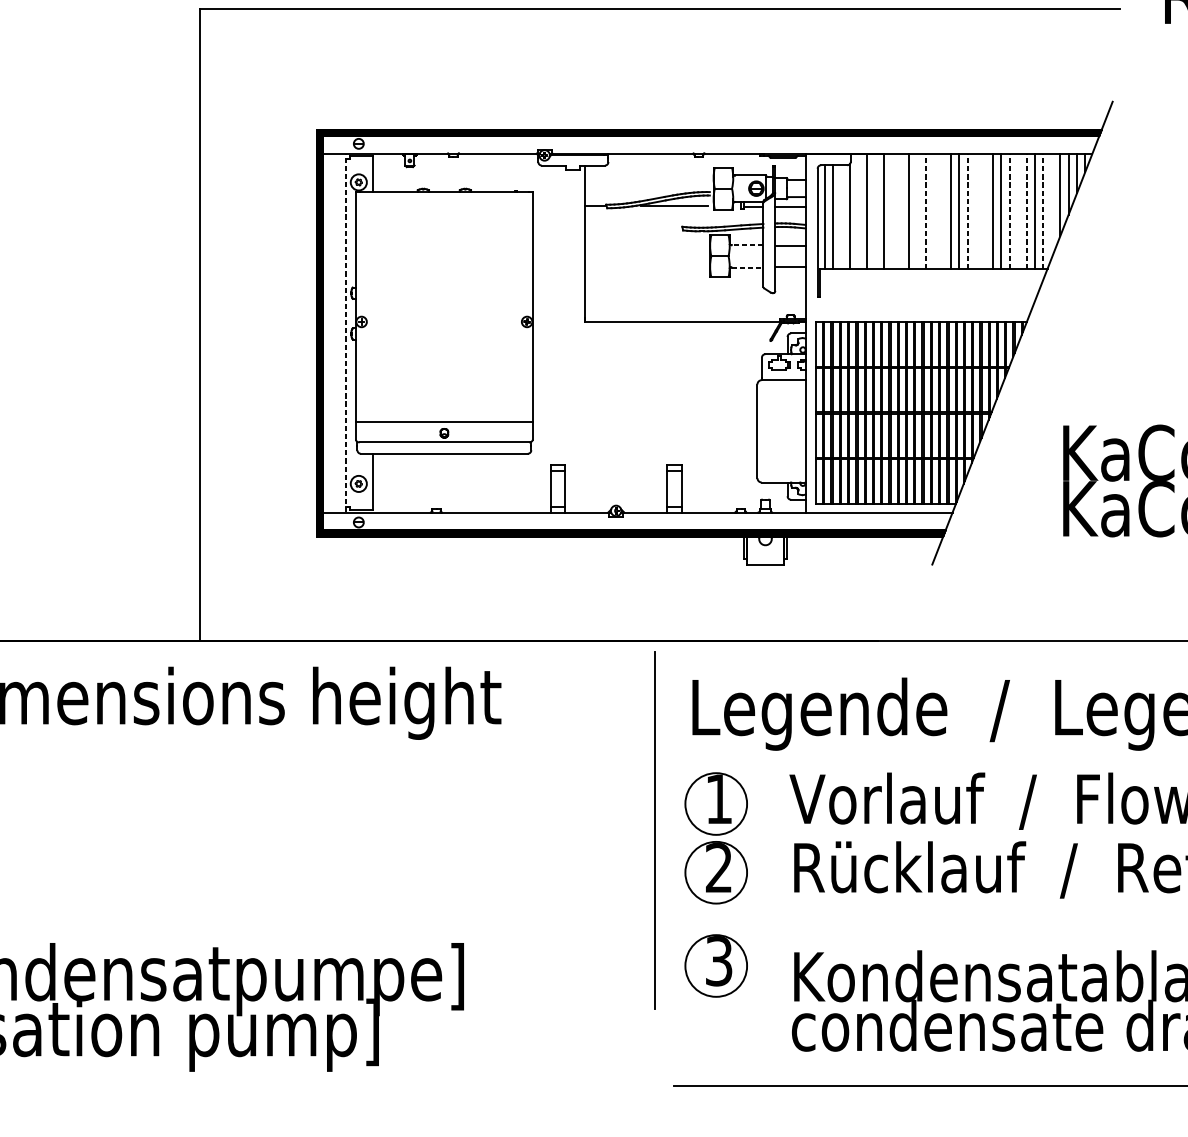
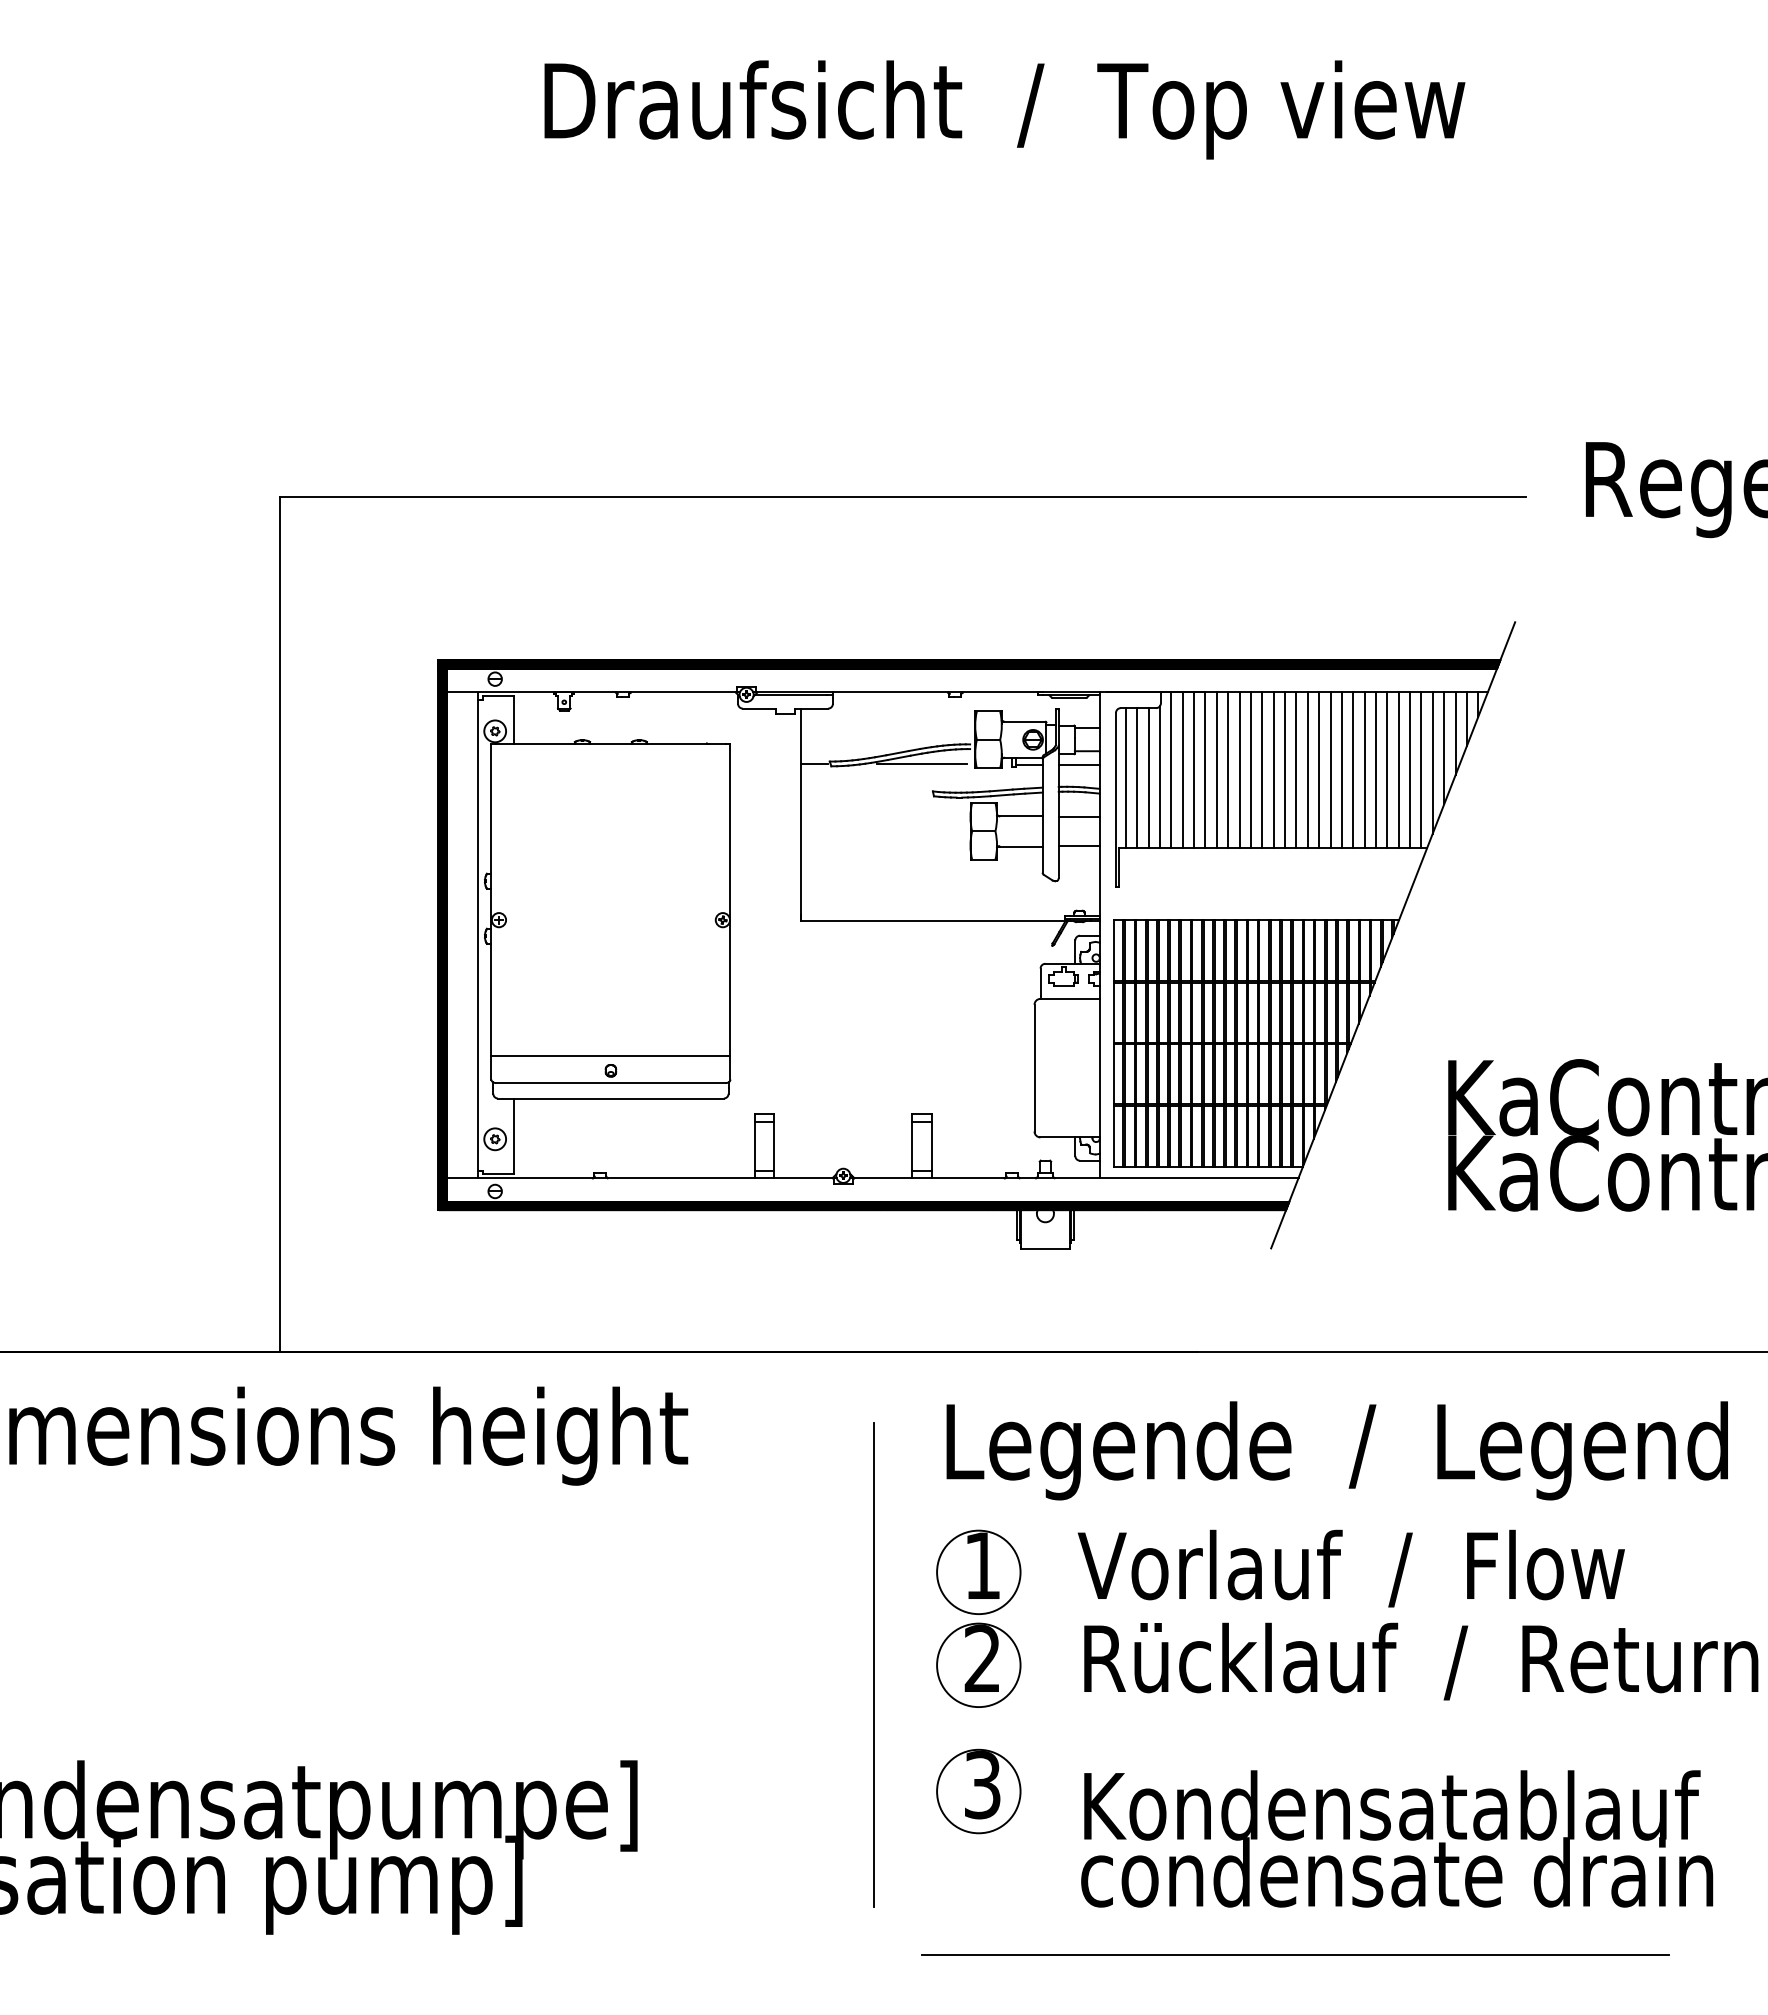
line: (1051, 205) -> (1432, 762), added
line: (858, 211) -> (1171, 770), added
line: (875, 211) -> (1194, 770), added
line: (891, 211) -> (1216, 770), added
line: (900, 211) -> (1228, 770), added
line: (917, 211) -> (1250, 770), added
line: (925, 211) -> (1262, 770), dashed -> solid
line: (934, 211) -> (1273, 770), added
line: (942, 211) -> (1285, 770), added
line: (968, 211) -> (1319, 770), dashed -> solid
line: (976, 211) -> (1330, 770), added
line: (984, 211) -> (1341, 770), added
line: (1009, 211) -> (1375, 770), dashed -> solid
line: (1018, 211) -> (1387, 770), added
line: (1026, 211) -> (1398, 770), dashed -> solid
line: (1043, 211) -> (1421, 770), dashed -> solid
line: (841, 217) -> (1148, 778), added
line: (747, 245) -> (1021, 816), dashed -> solid
line: (747, 267) -> (1021, 846), dashed -> solid
line: (346, 332) -> (478, 934), dashed -> solid
line: (654, 829) -> (873, 1664), moved

